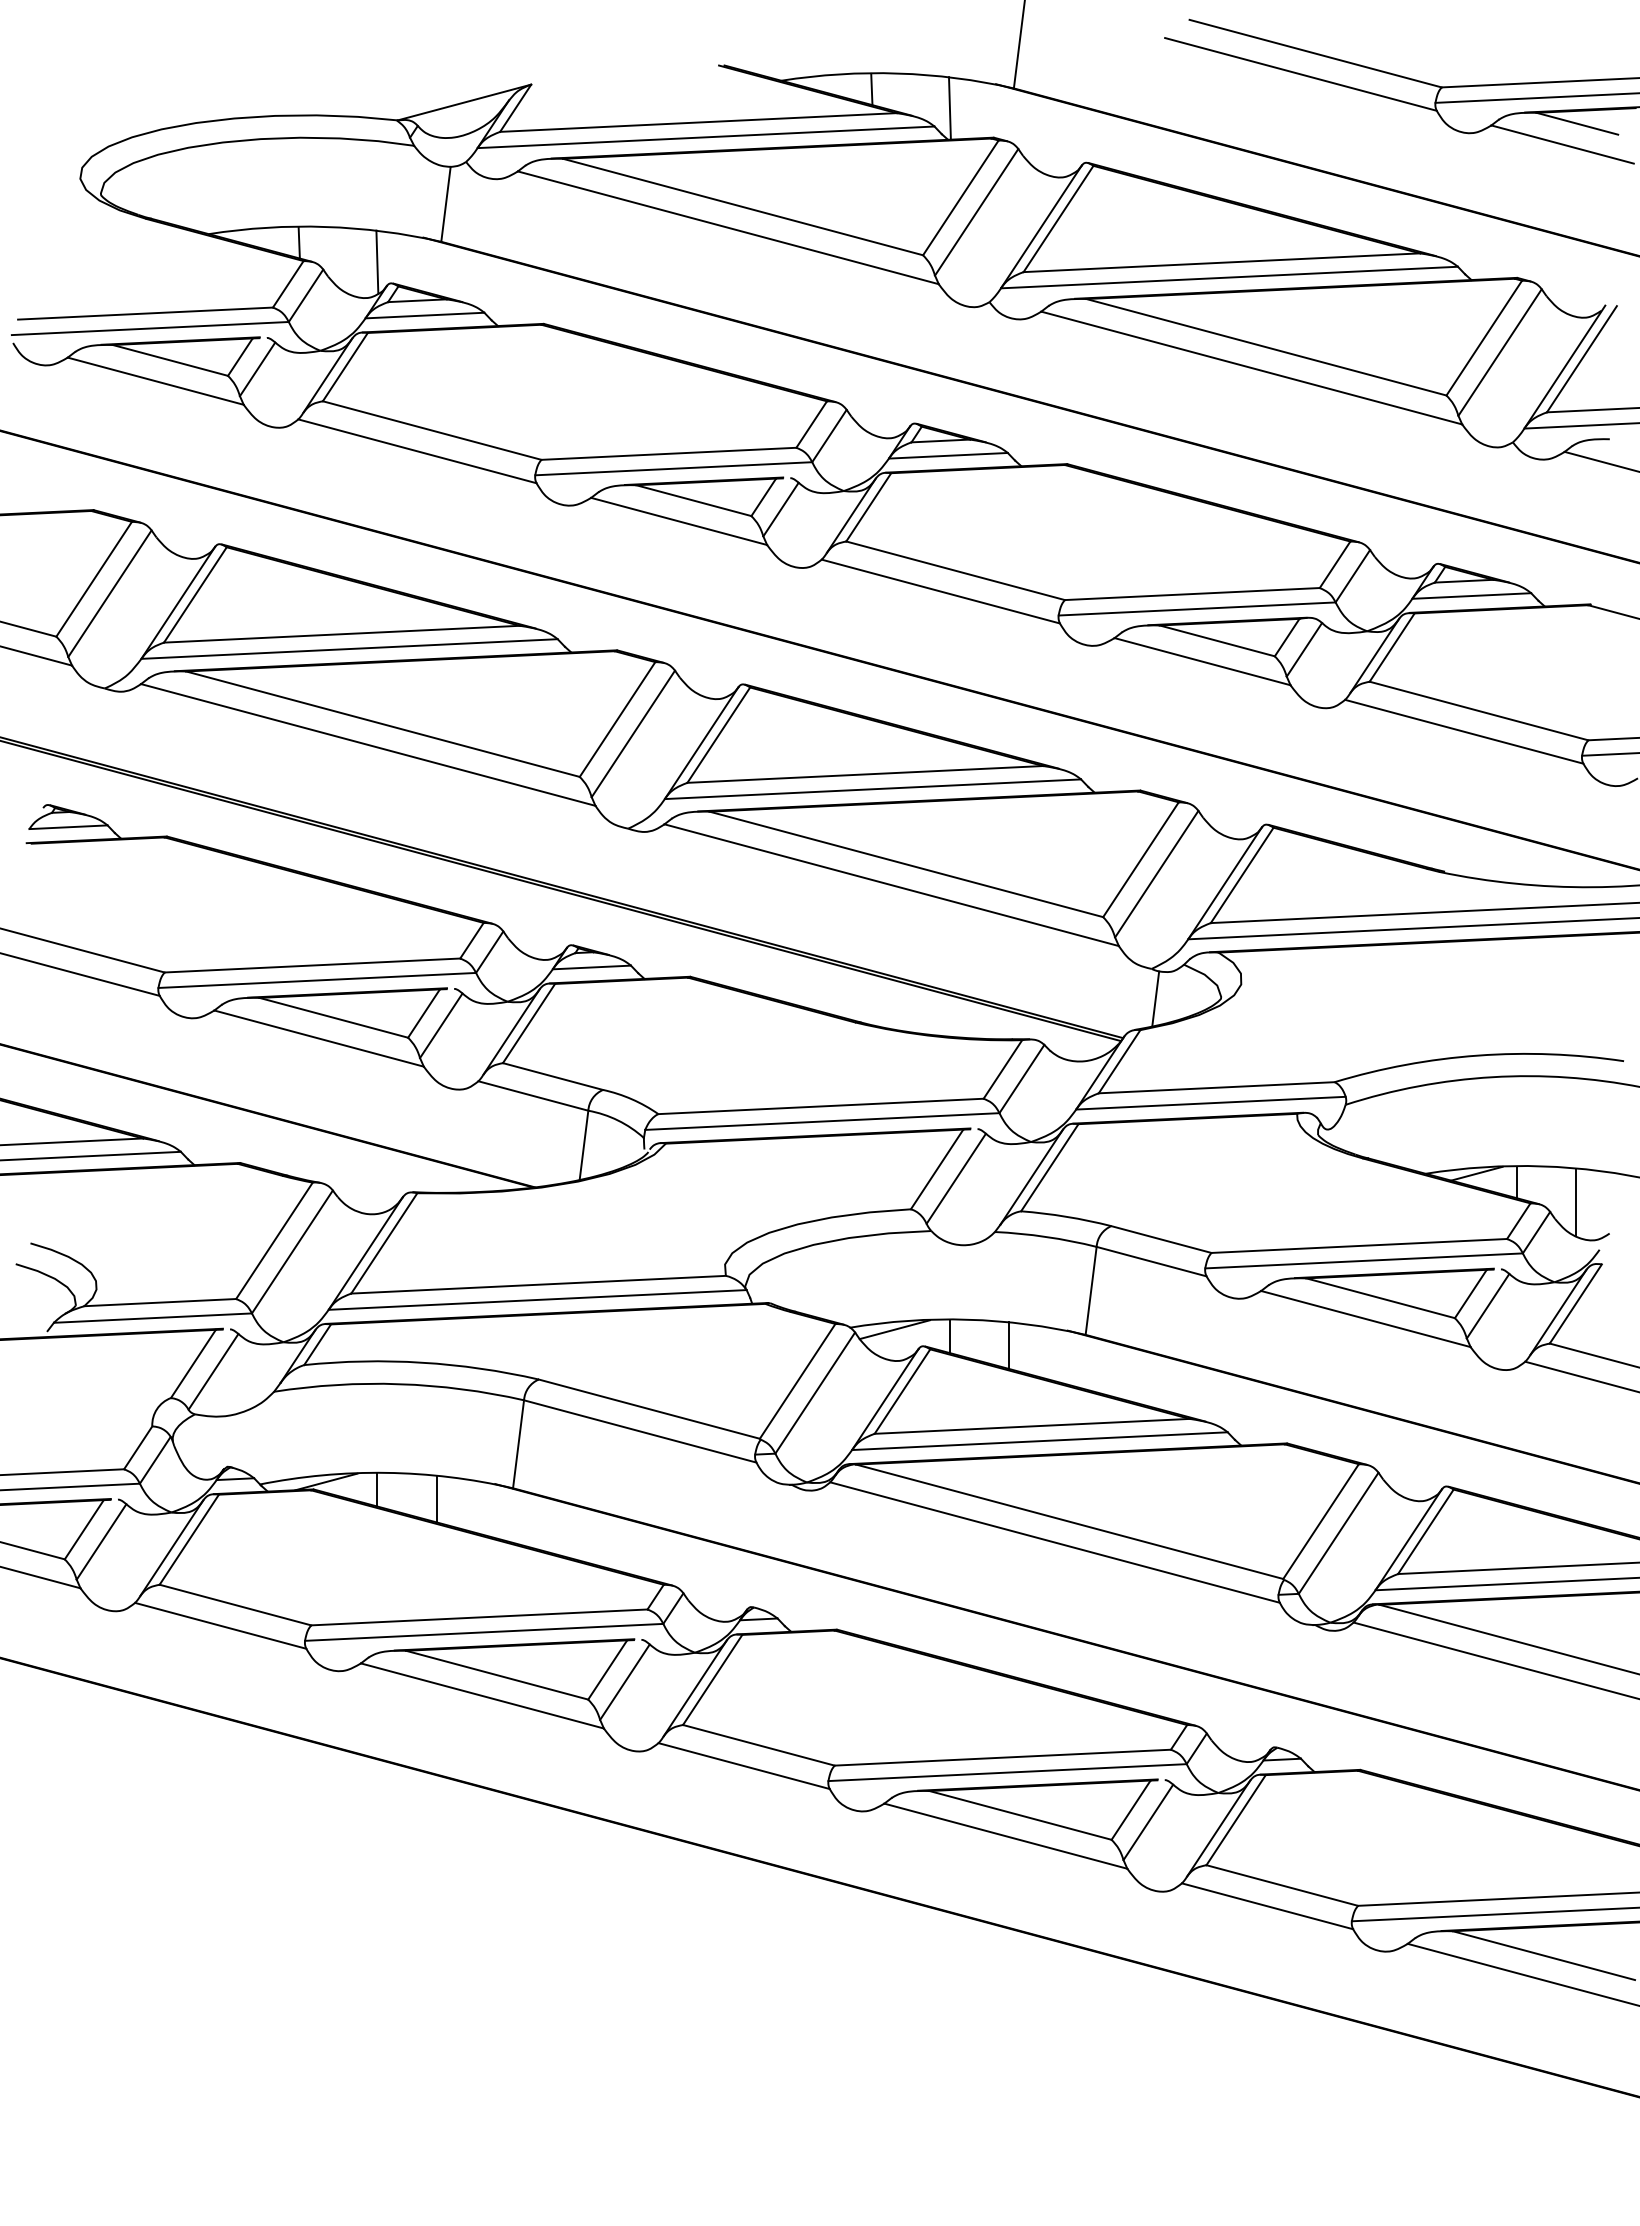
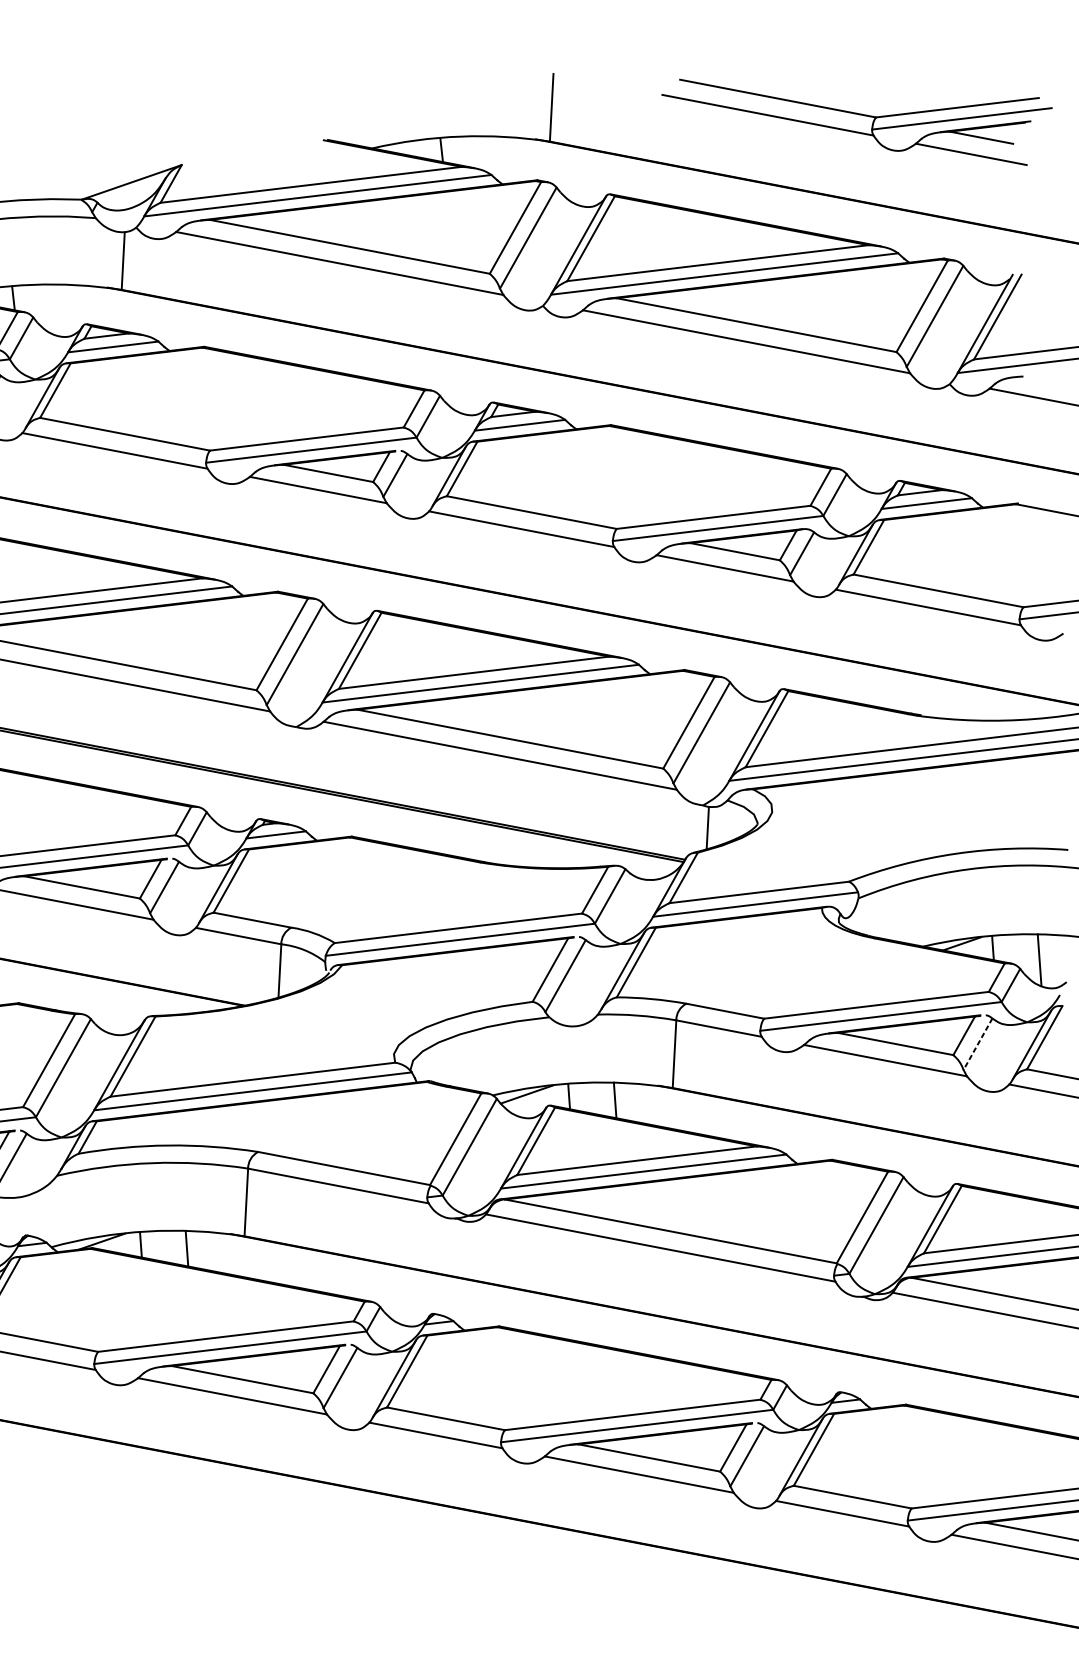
line: (949, 108) -> (501, 160), removed
line: (377, 261) -> (74, 308), removed
line: (1488, 1306) -> (978, 1044), solid -> dashed

